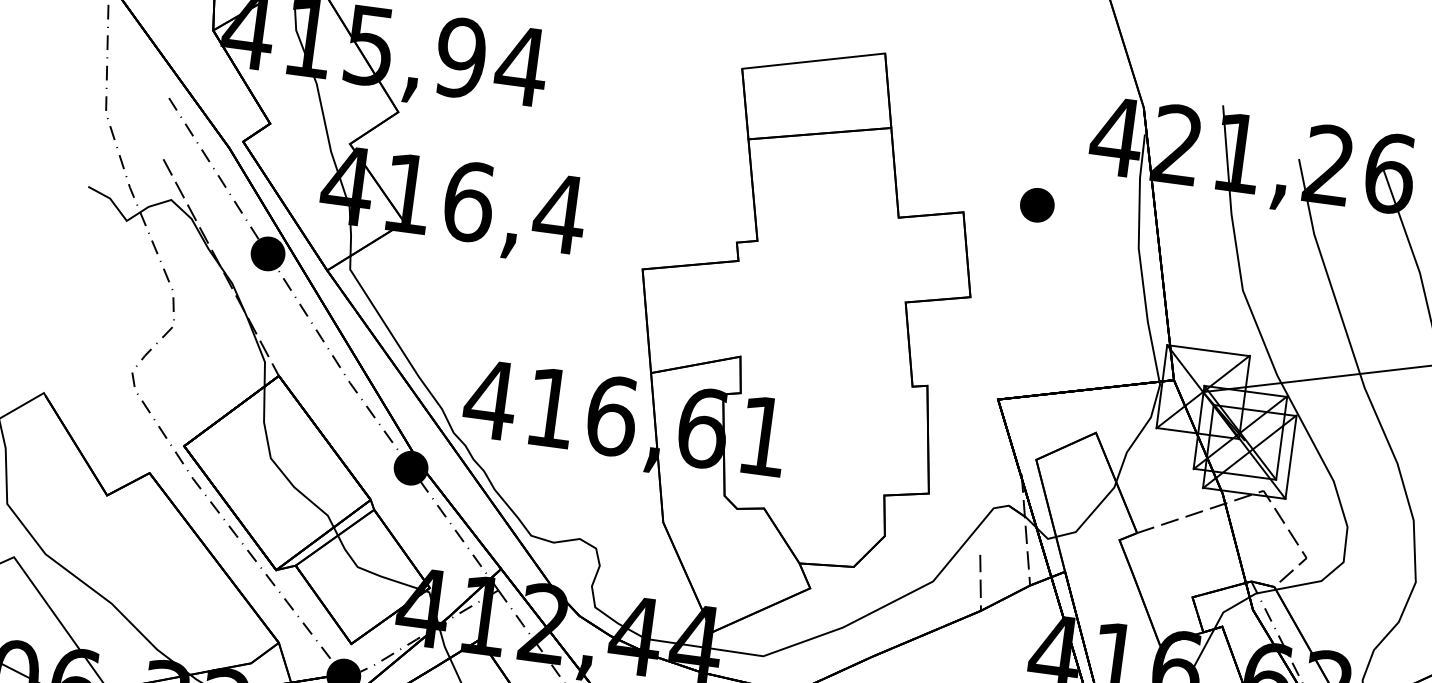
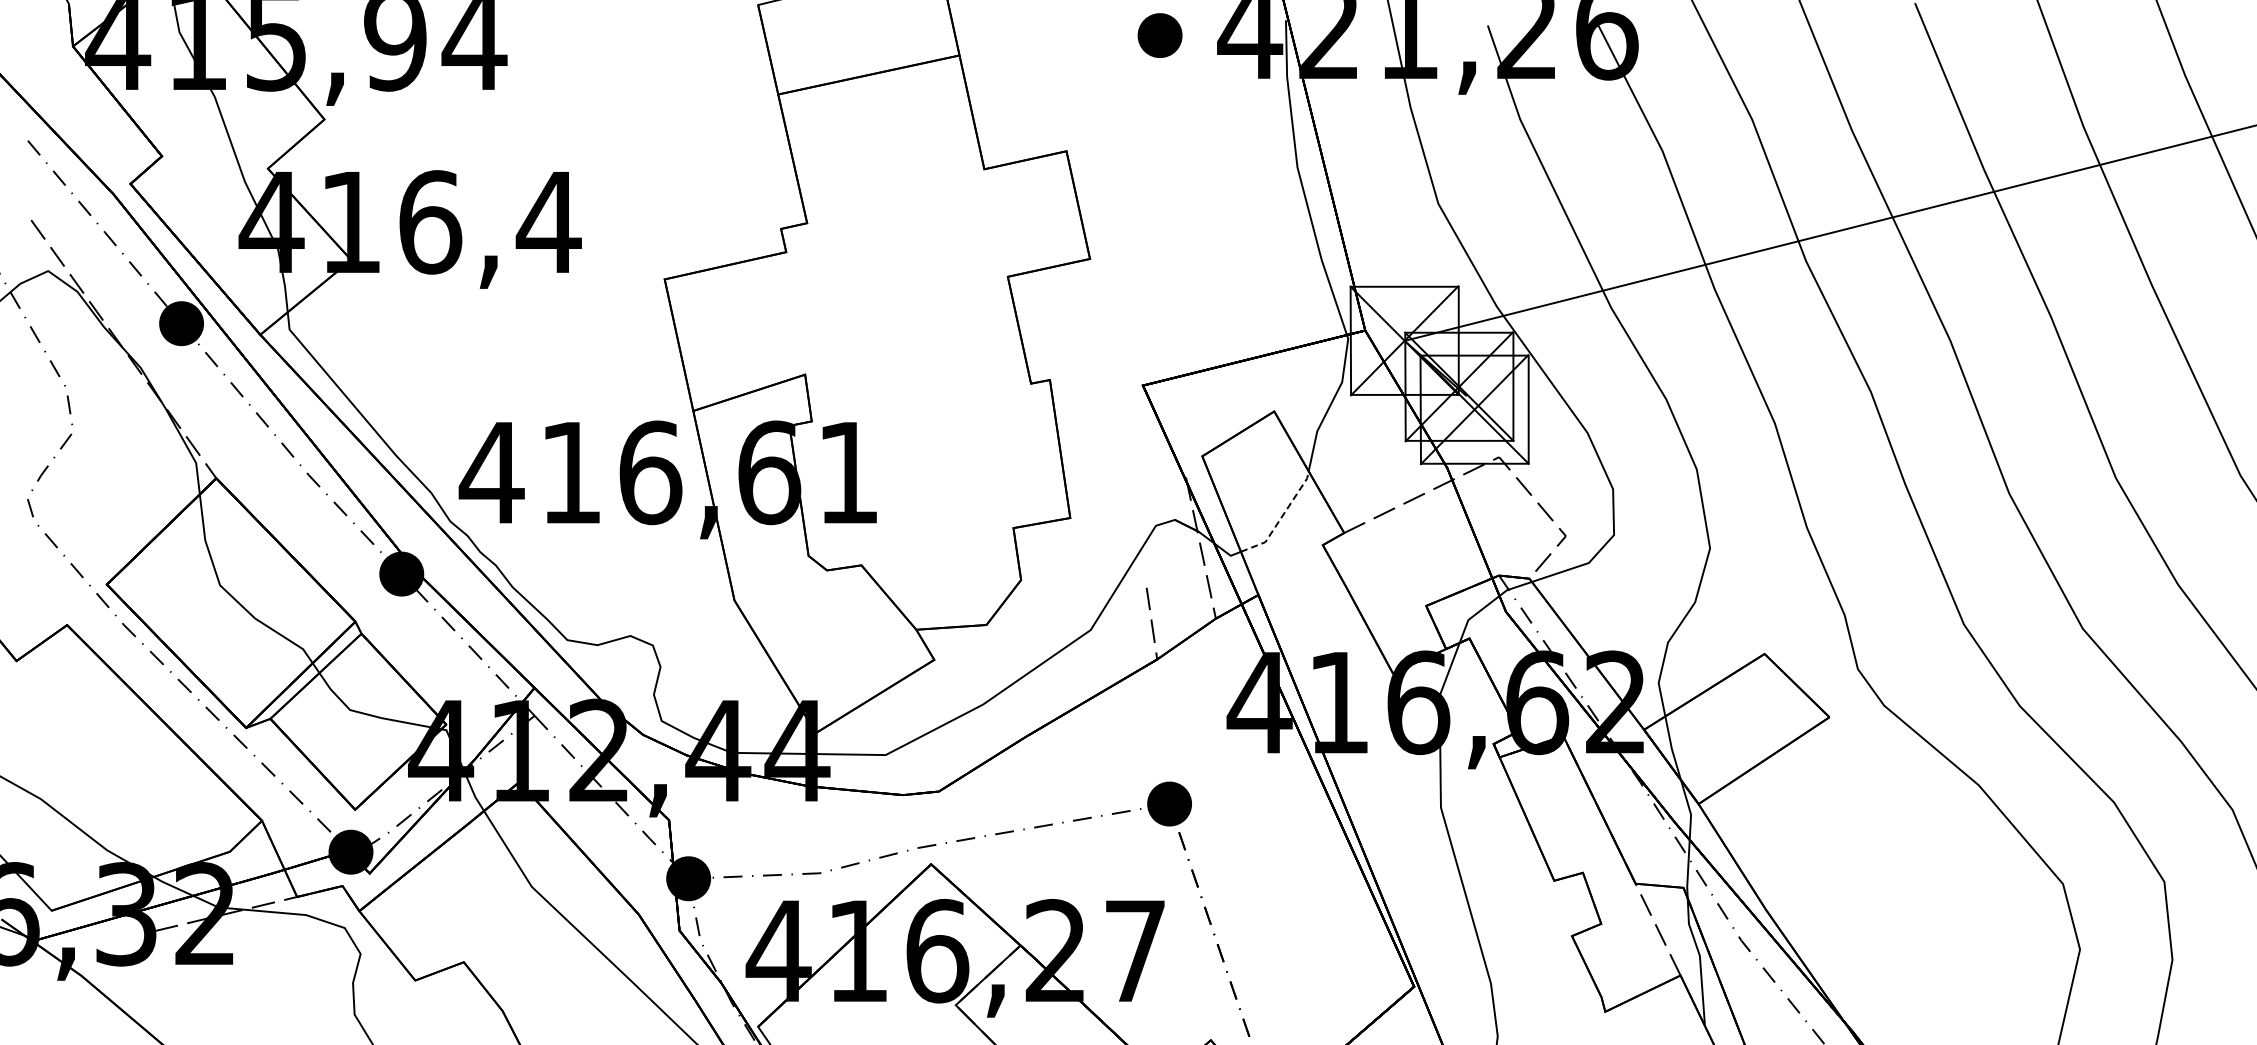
part: (1036, 205) -> (1159, 35), moved
line: (1090, 515) -> (1281, 518), solid -> dashed

